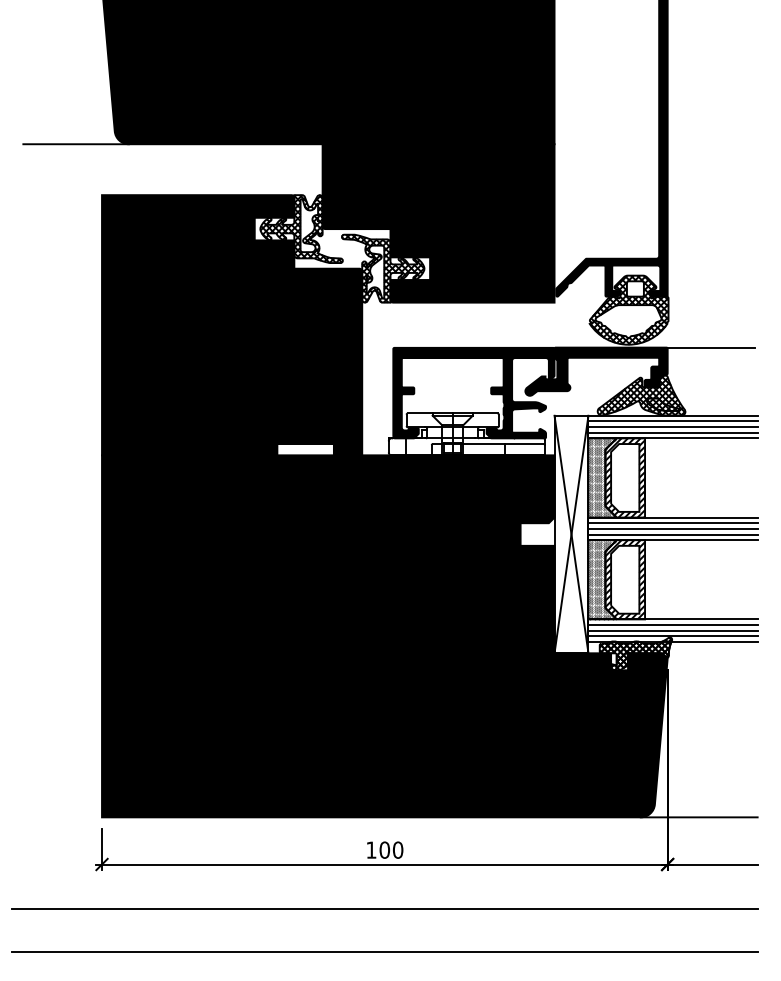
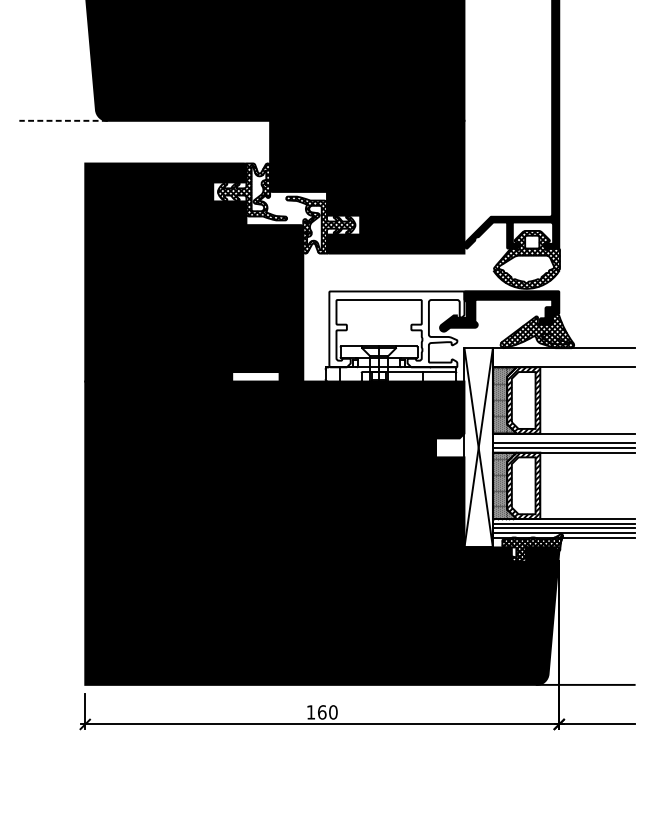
line: (76, 144) -> (63, 121), solid -> dashed
line: (710, 347) -> (595, 291), removed
fill: (473, 392) -> (396, 328), removed
line: (672, 421) -> (563, 353), removed
line: (672, 427) -> (563, 358), removed
line: (672, 432) -> (563, 362), removed
line: (672, 523) -> (563, 438), removed
text: (384, 849) -> (321, 711), 100 -> 160
line: (384, 908) -> (321, 761), removed
line: (384, 951) -> (321, 797), removed

